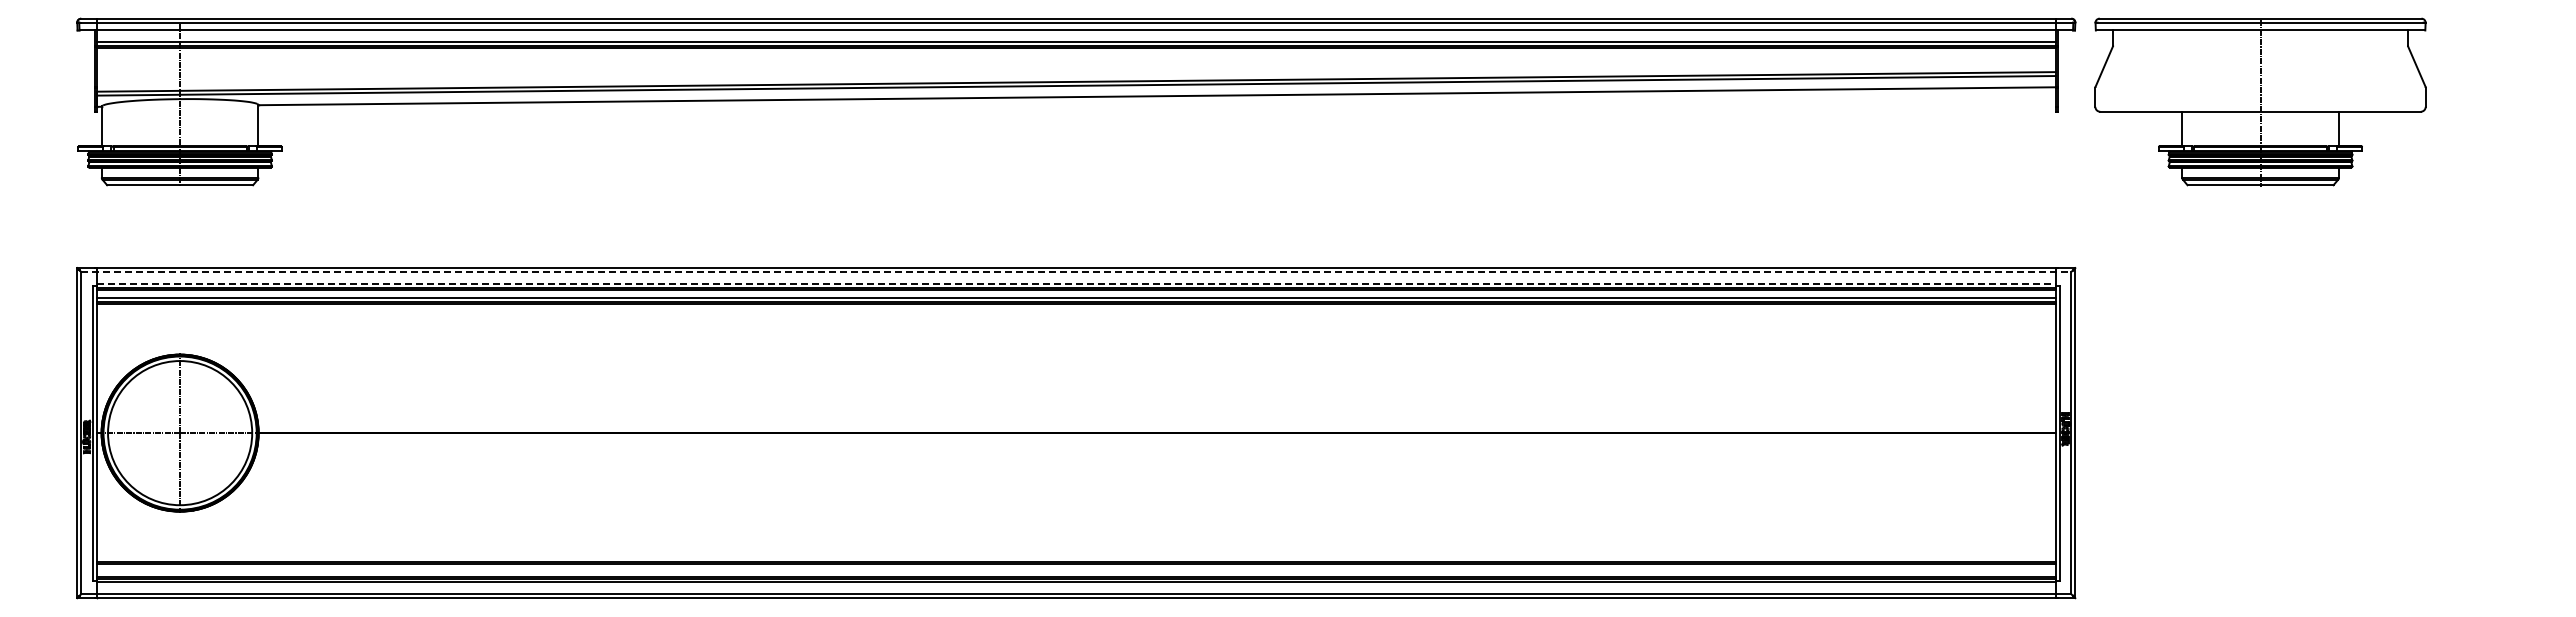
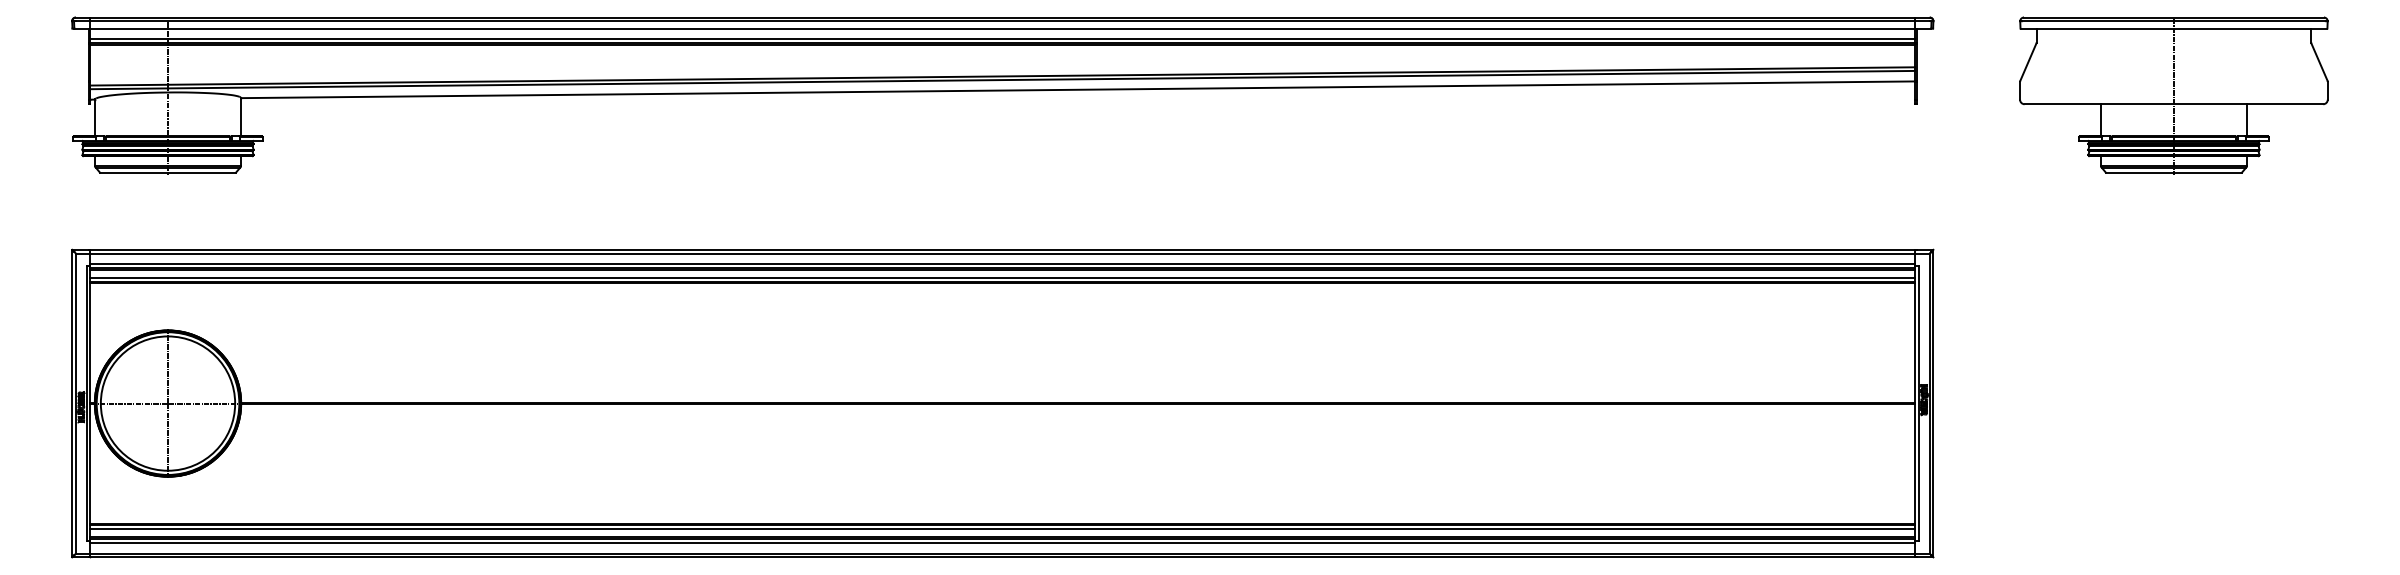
part: (2260, 101) -> (2173, 94), moved
line: (1076, 272) -> (1002, 253), dashed -> solid
line: (1076, 283) -> (1002, 264), dashed -> solid
line: (1075, 567) -> (1002, 528), added

